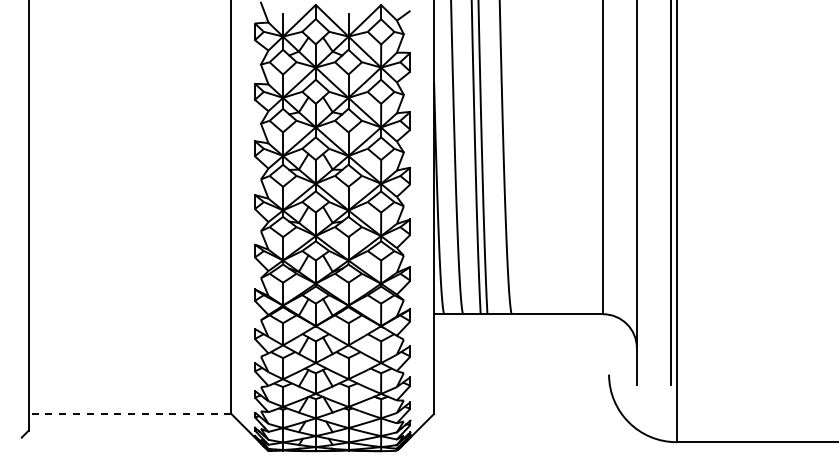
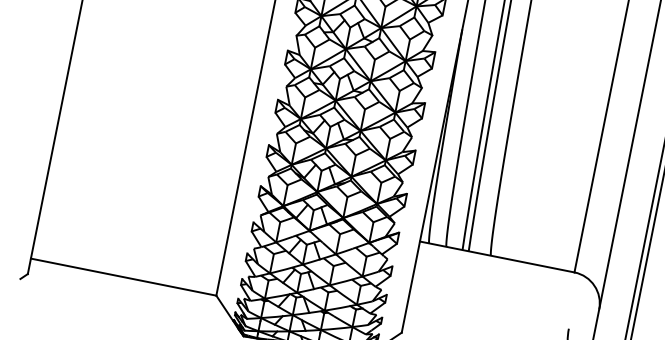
line: (129, 413) -> (123, 276), dashed -> solid

